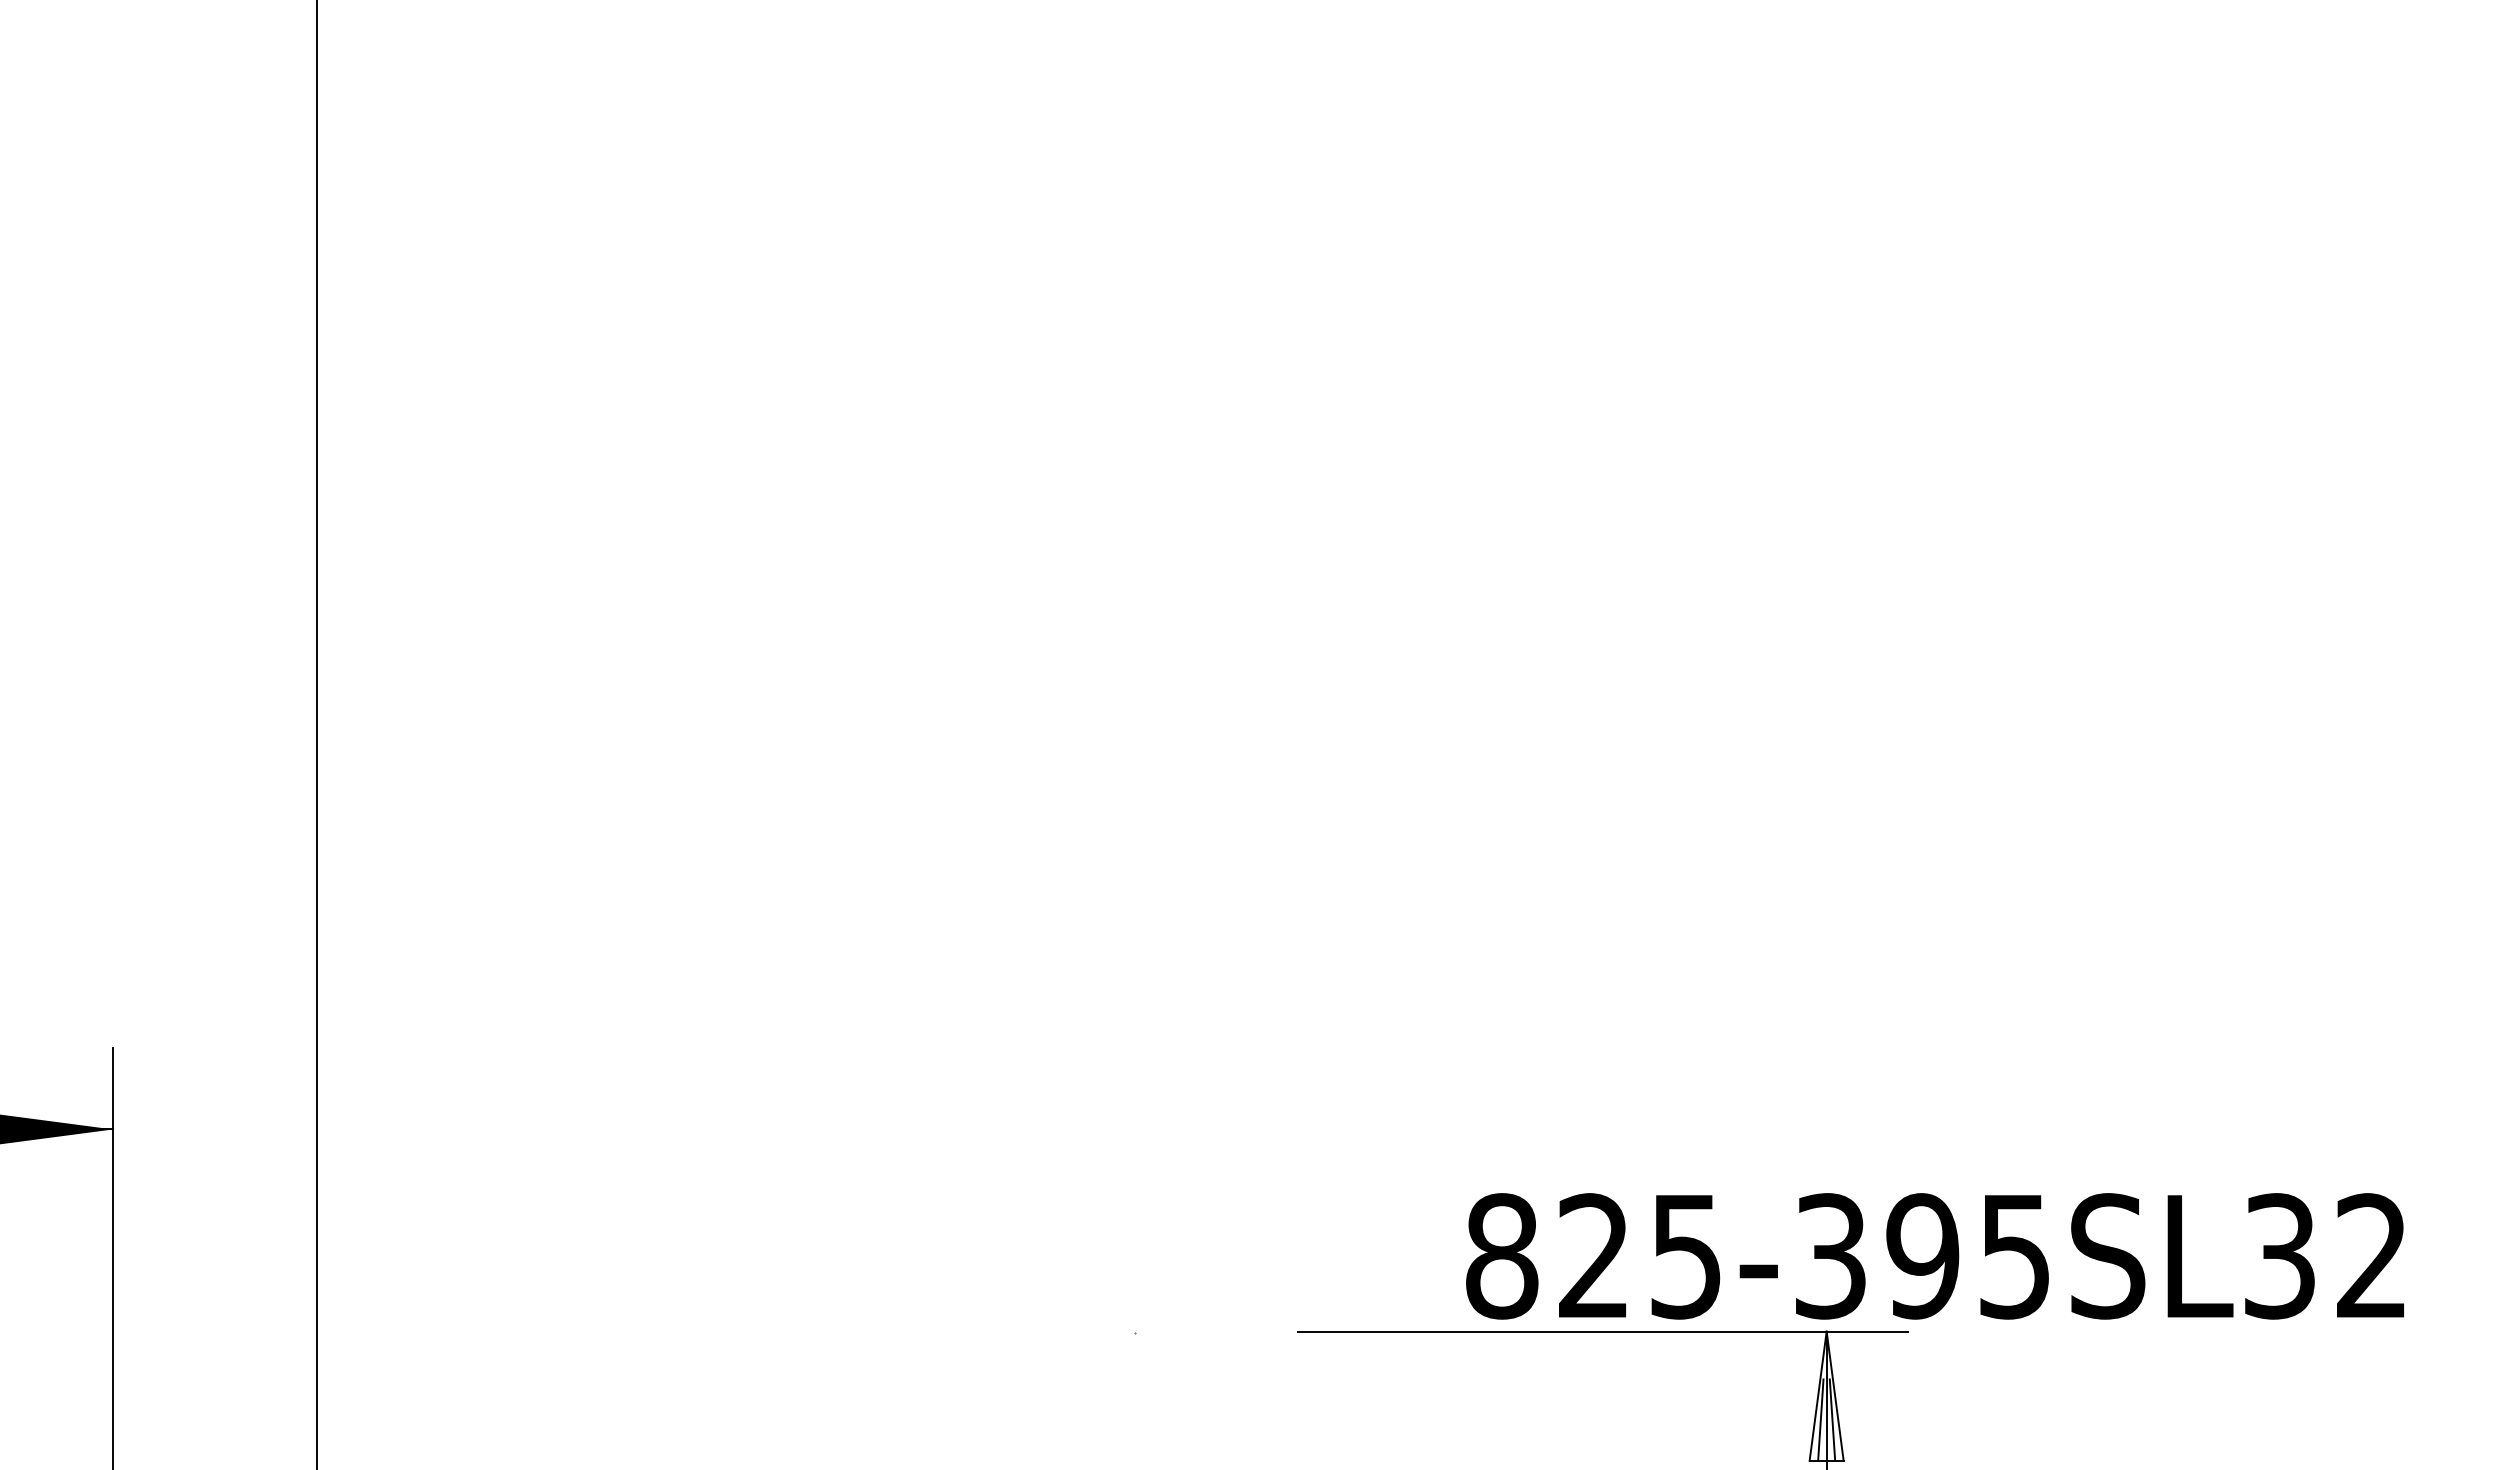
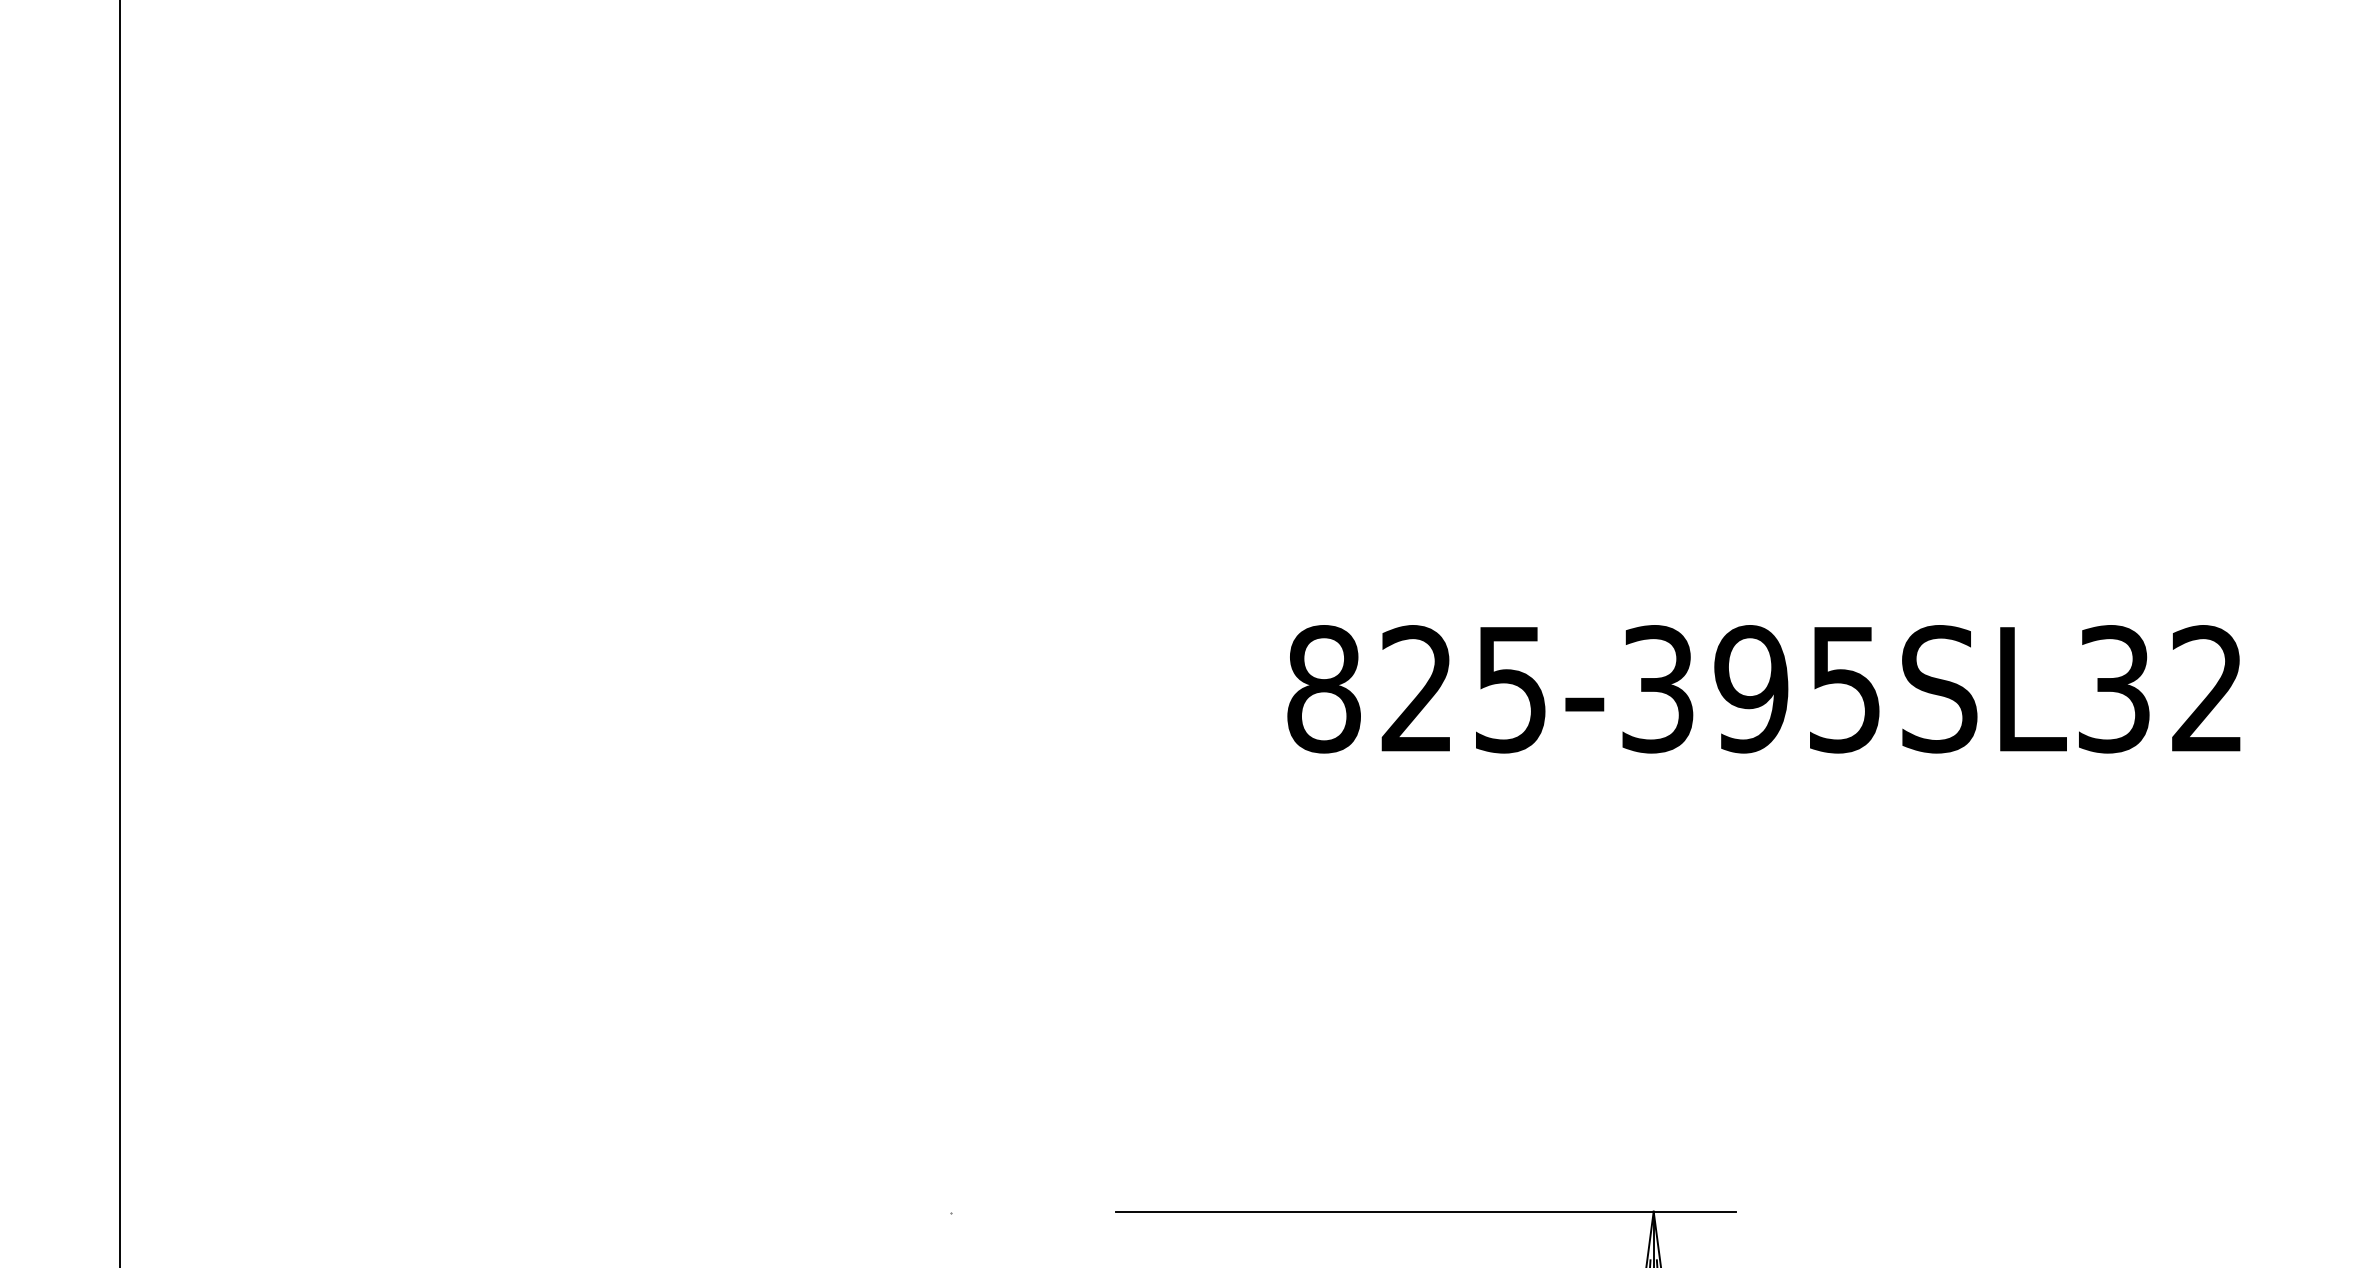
text: (1934, 1256) -> (1763, 689), moved

